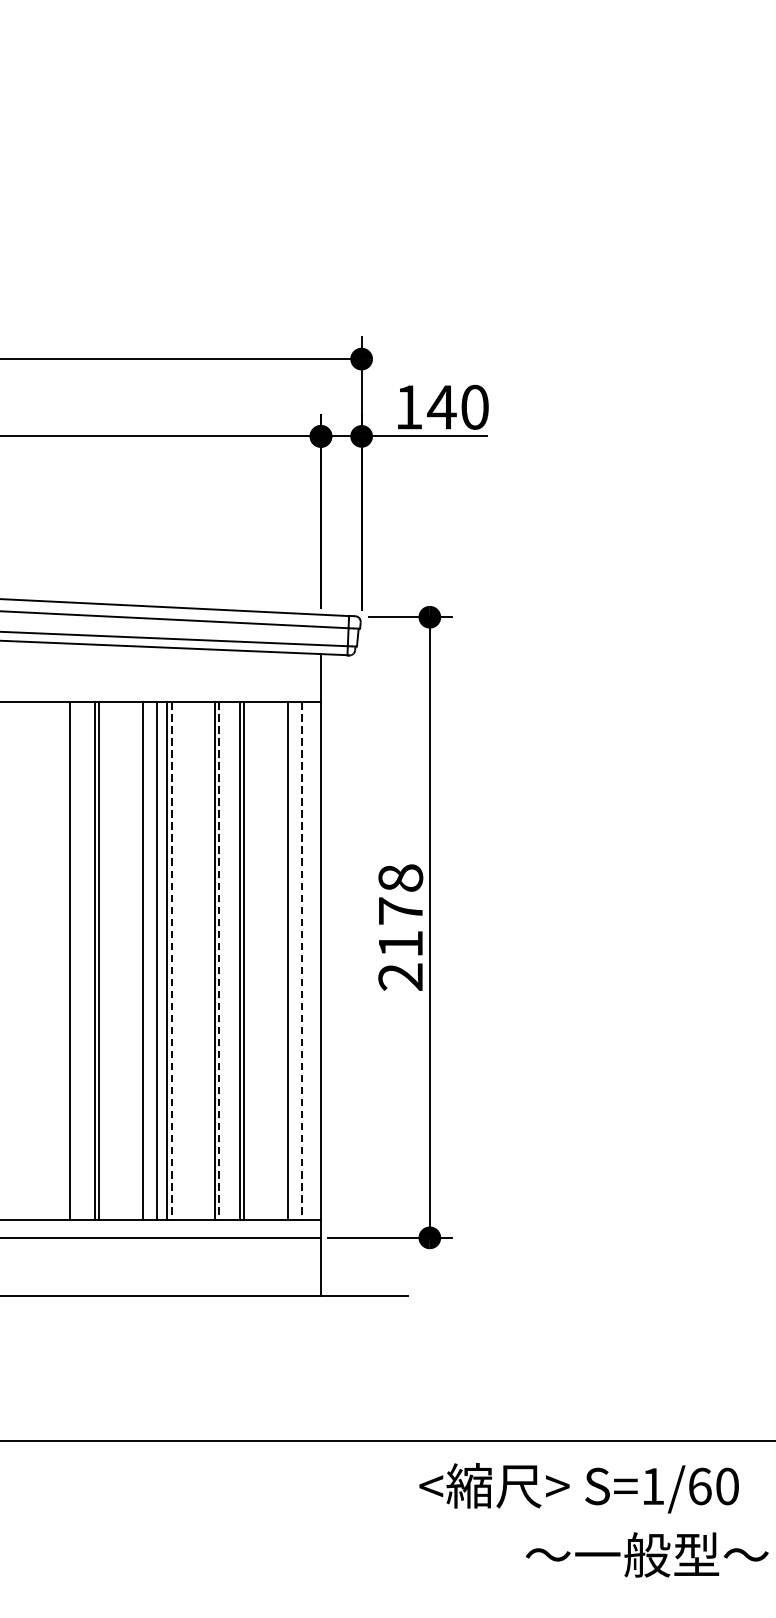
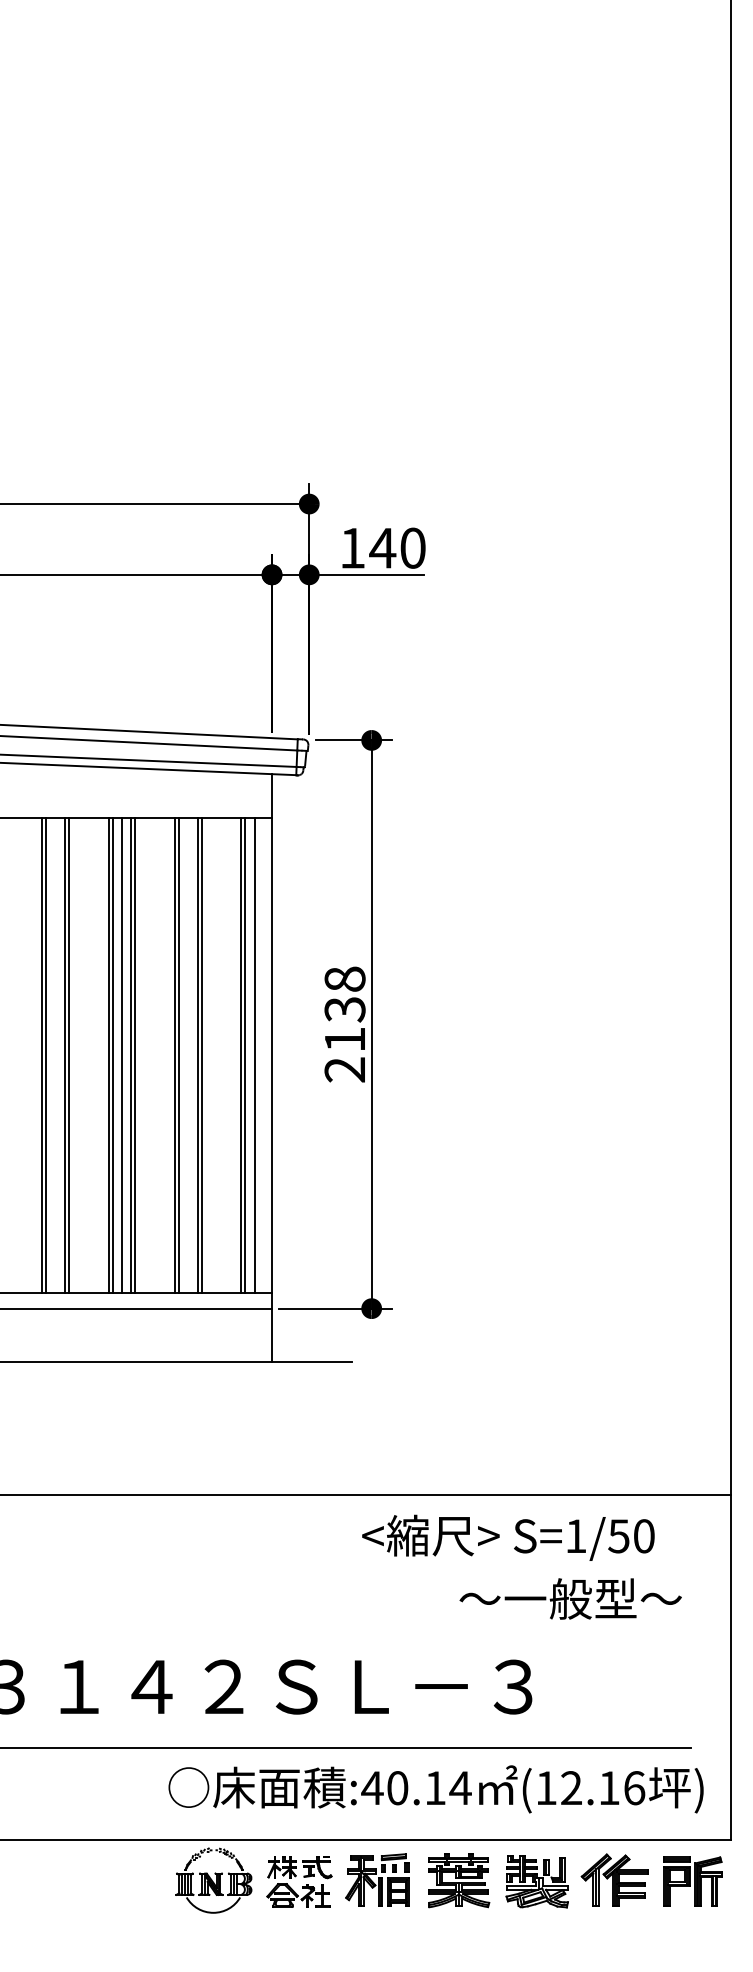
text: (400, 911) -> (344, 1009), 2178 -> 2138
line: (74, 961) -> (46, 1055), added
line: (146, 961) -> (112, 1055), added
line: (292, 961) -> (245, 1055), added
line: (171, 962) -> (135, 1056), dashed -> solid
line: (219, 962) -> (179, 1056), dashed -> solid
line: (301, 962) -> (254, 1056), dashed -> solid
text: (699, 1486) -> (618, 1536), S=1/60 -> S=1/50

